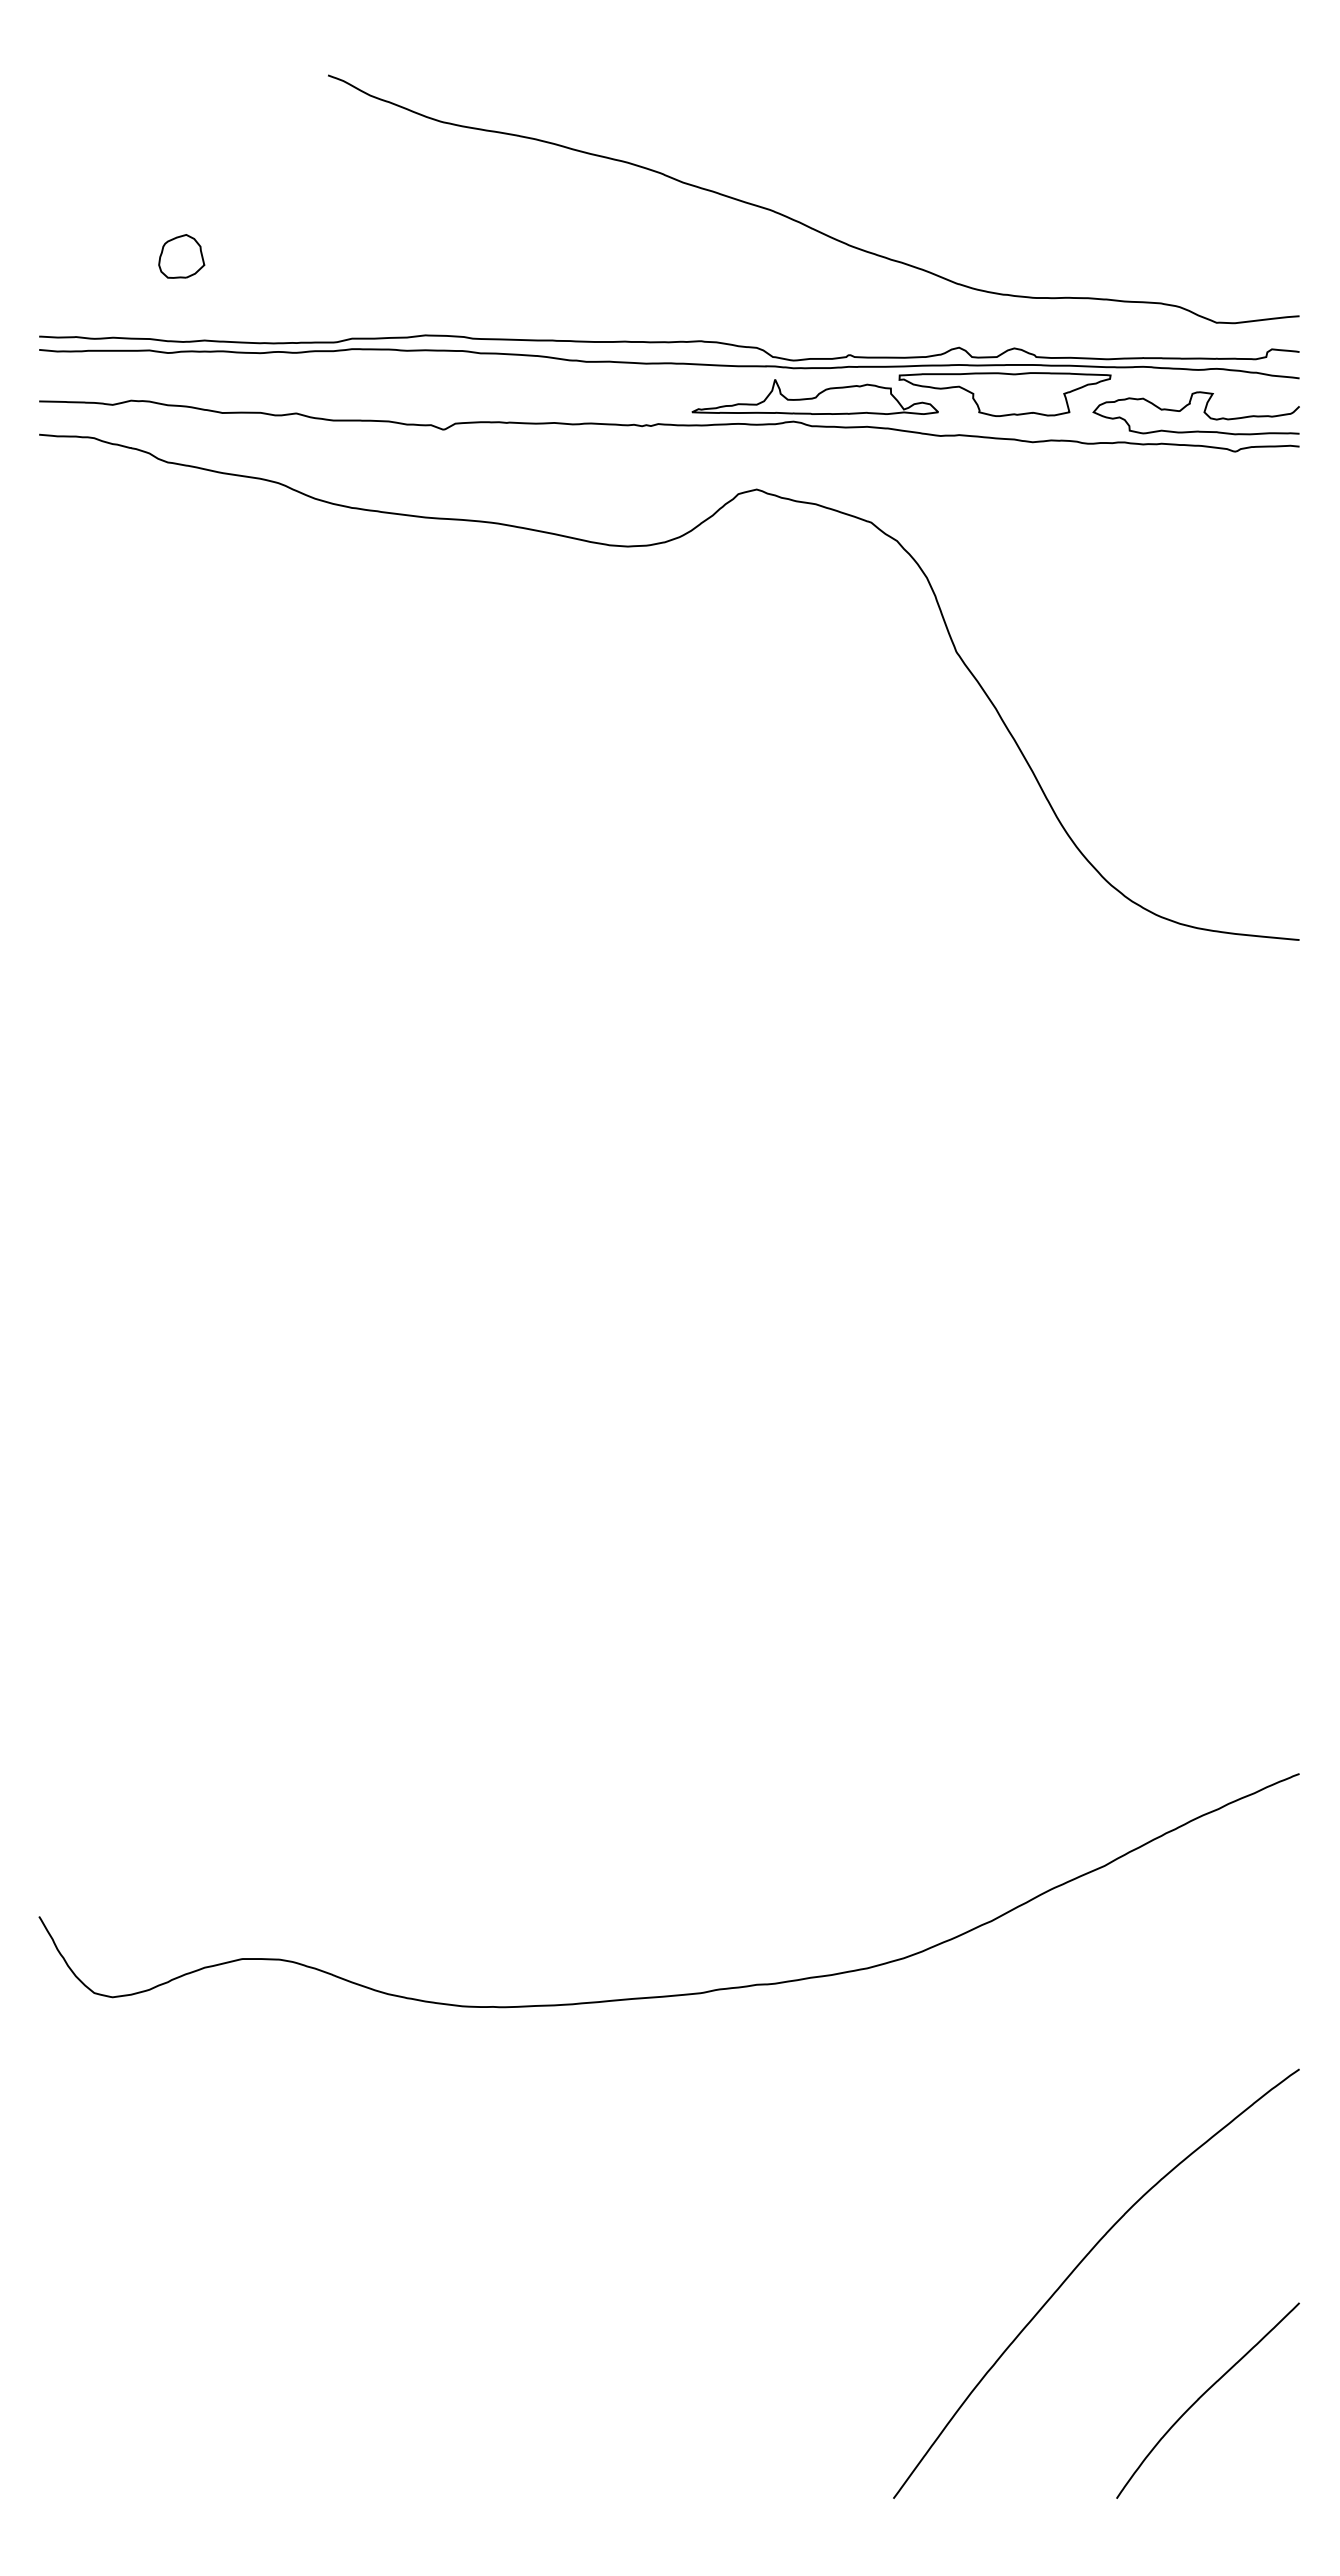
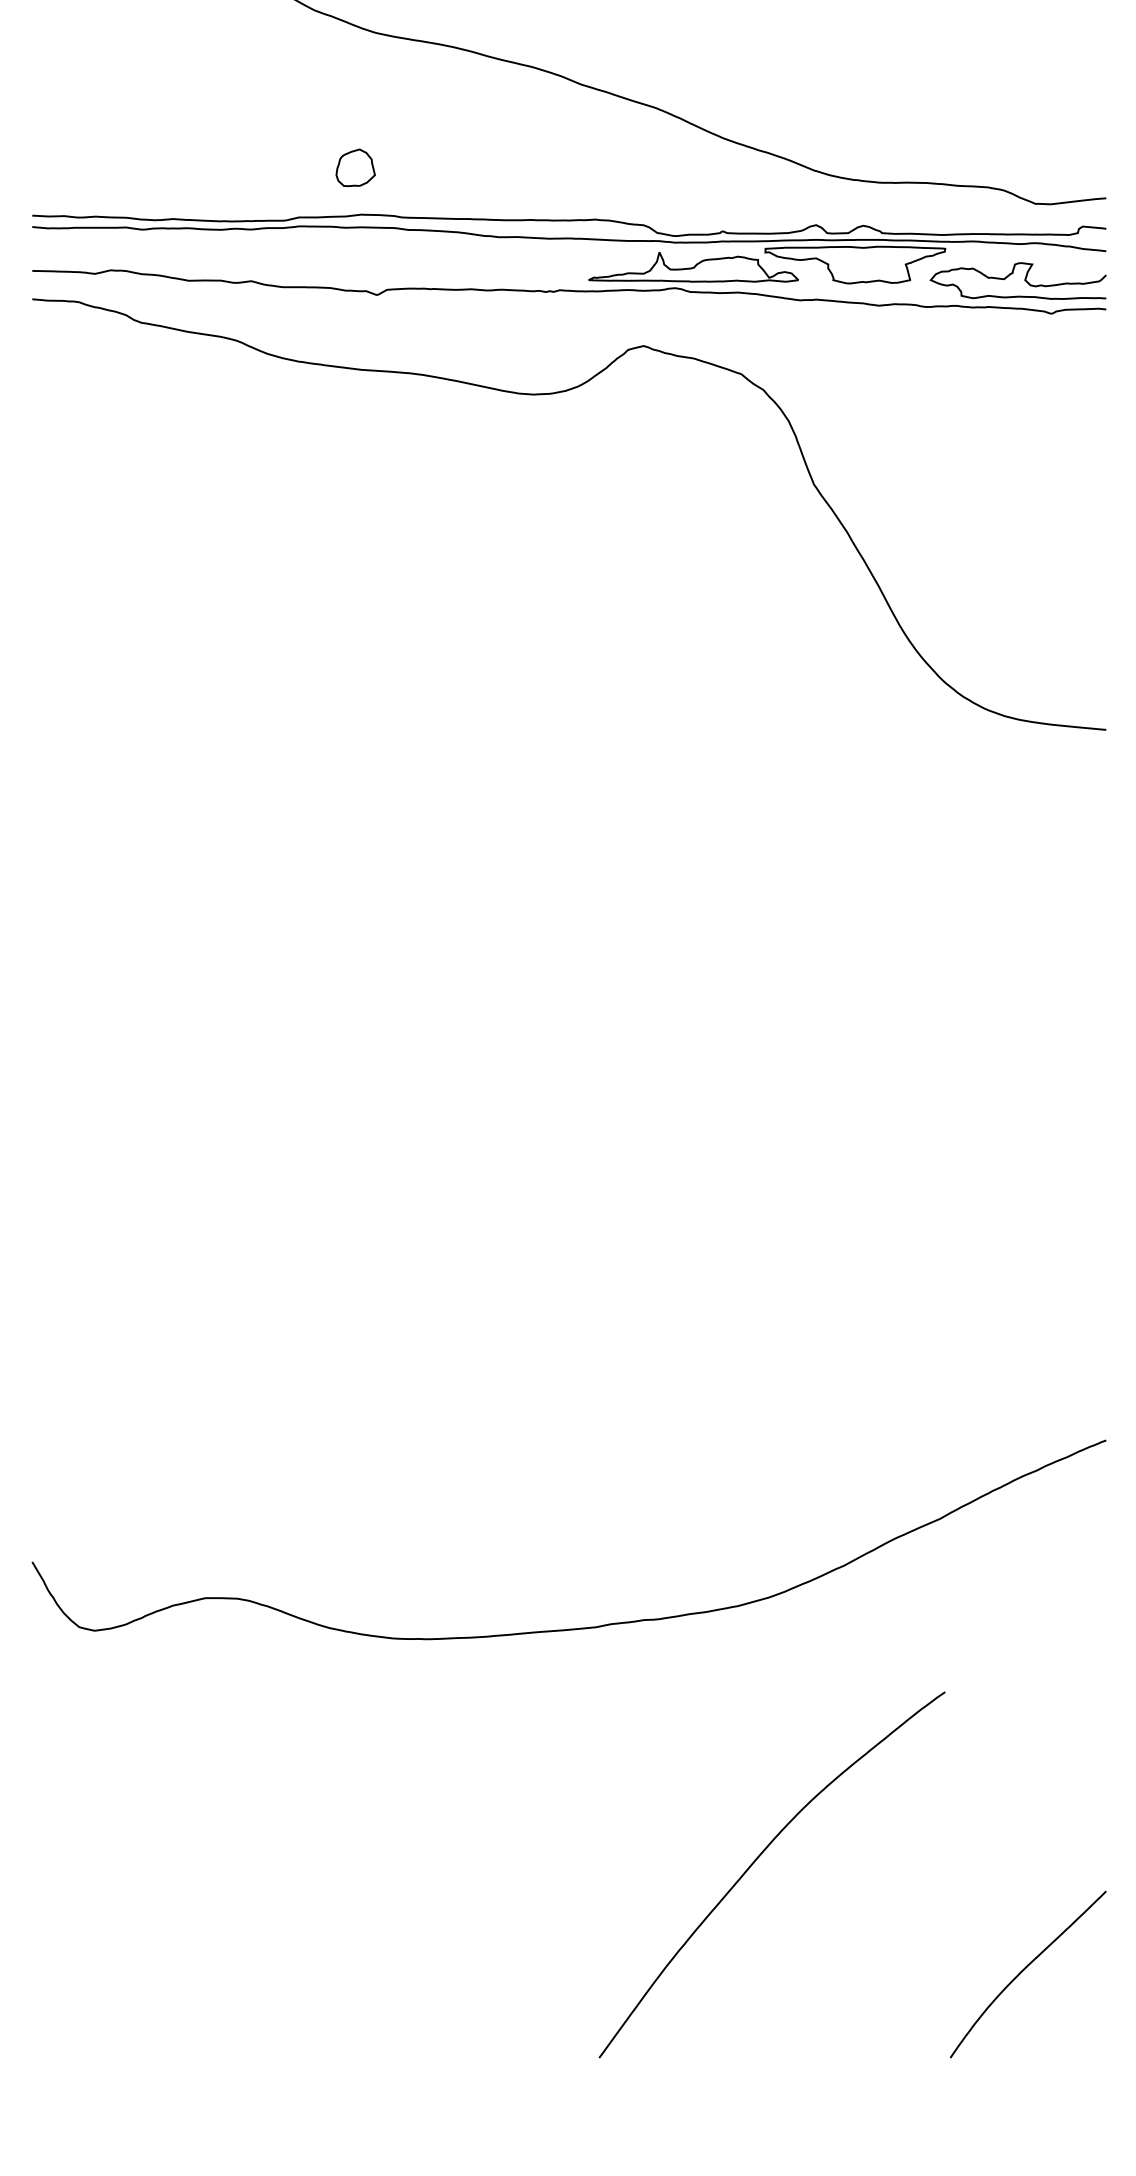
part: (181, 256) -> (355, 167), moved
curve: (1079, 2265) -> (757, 1859), moved

